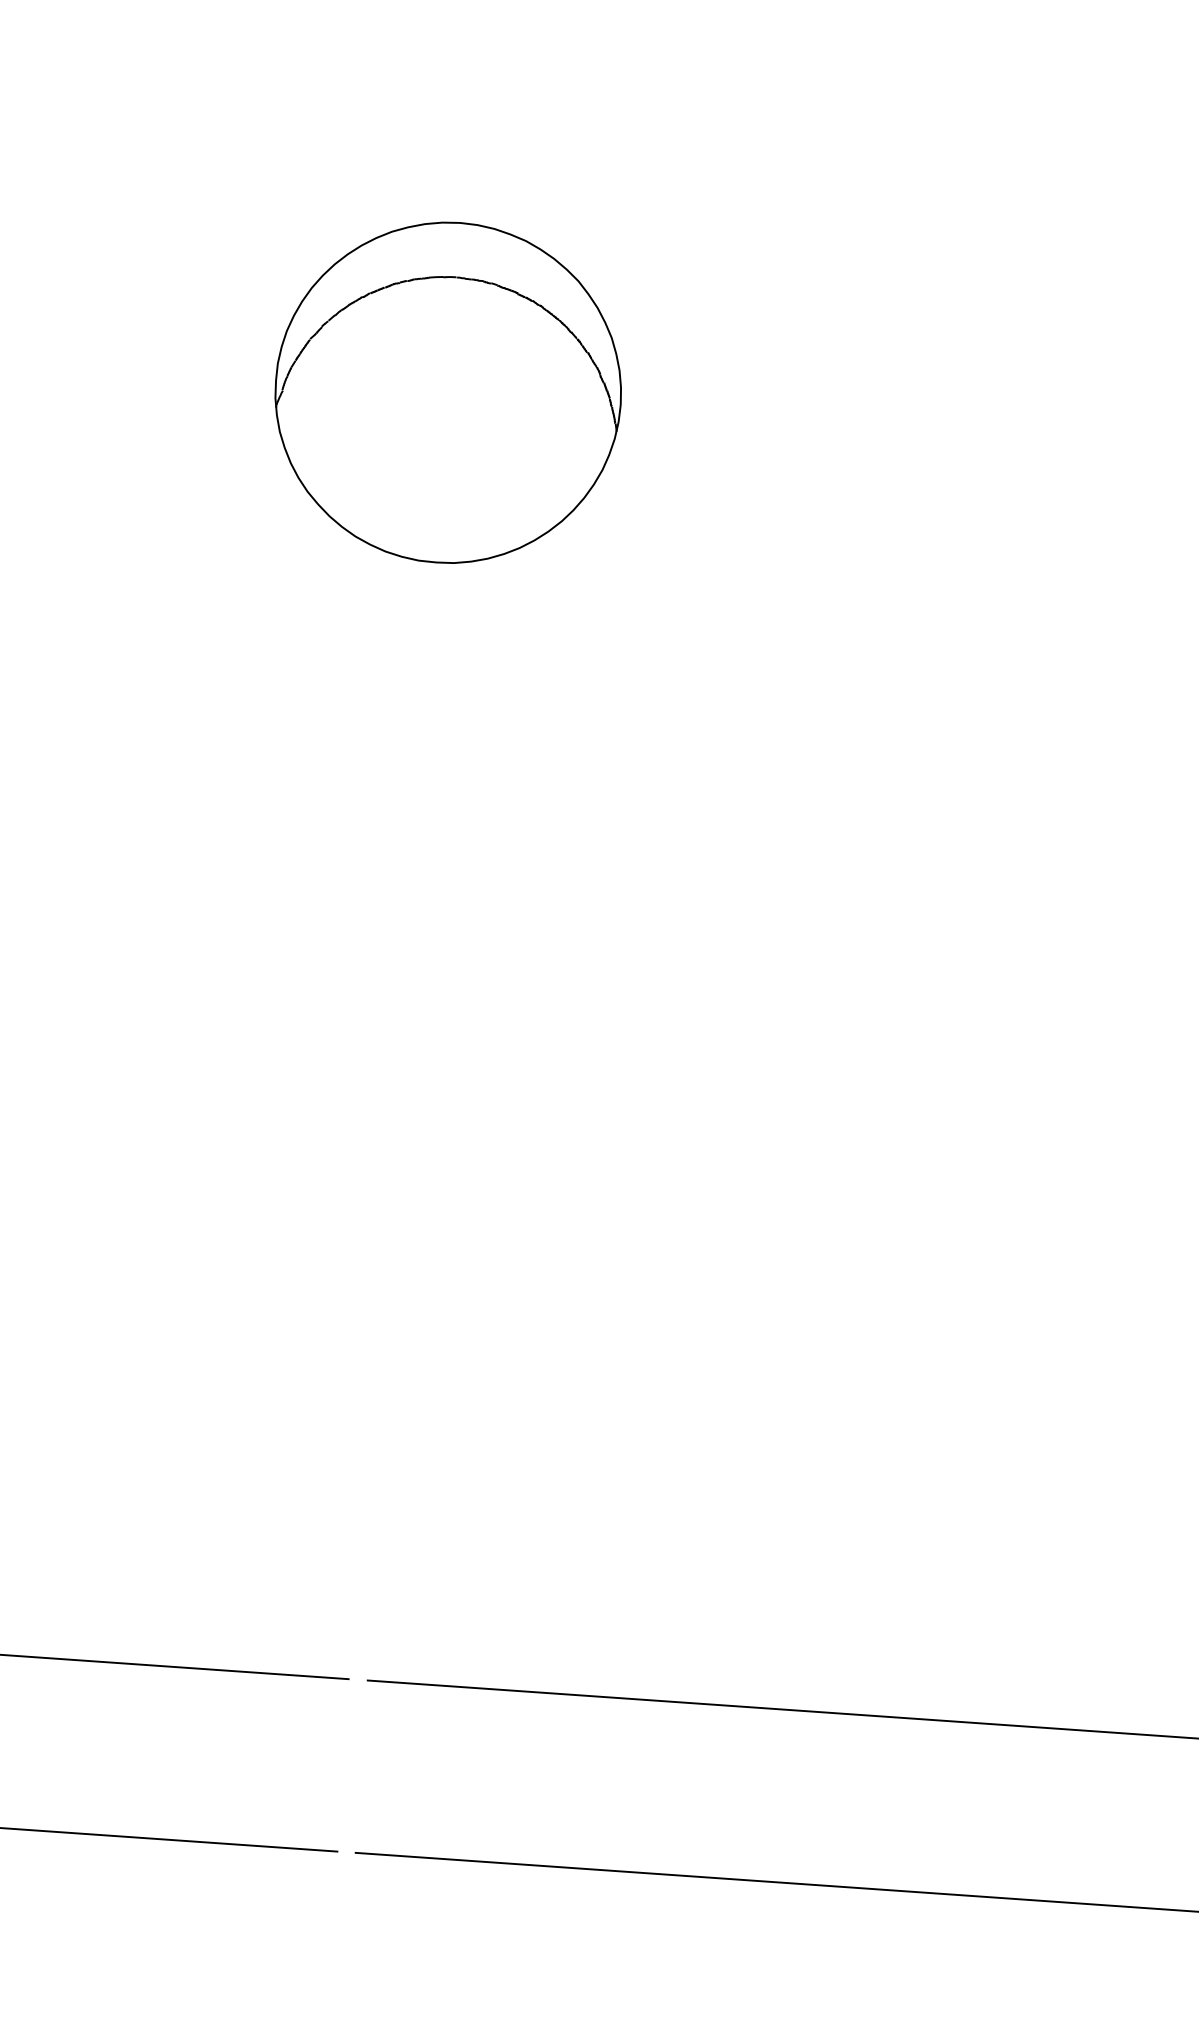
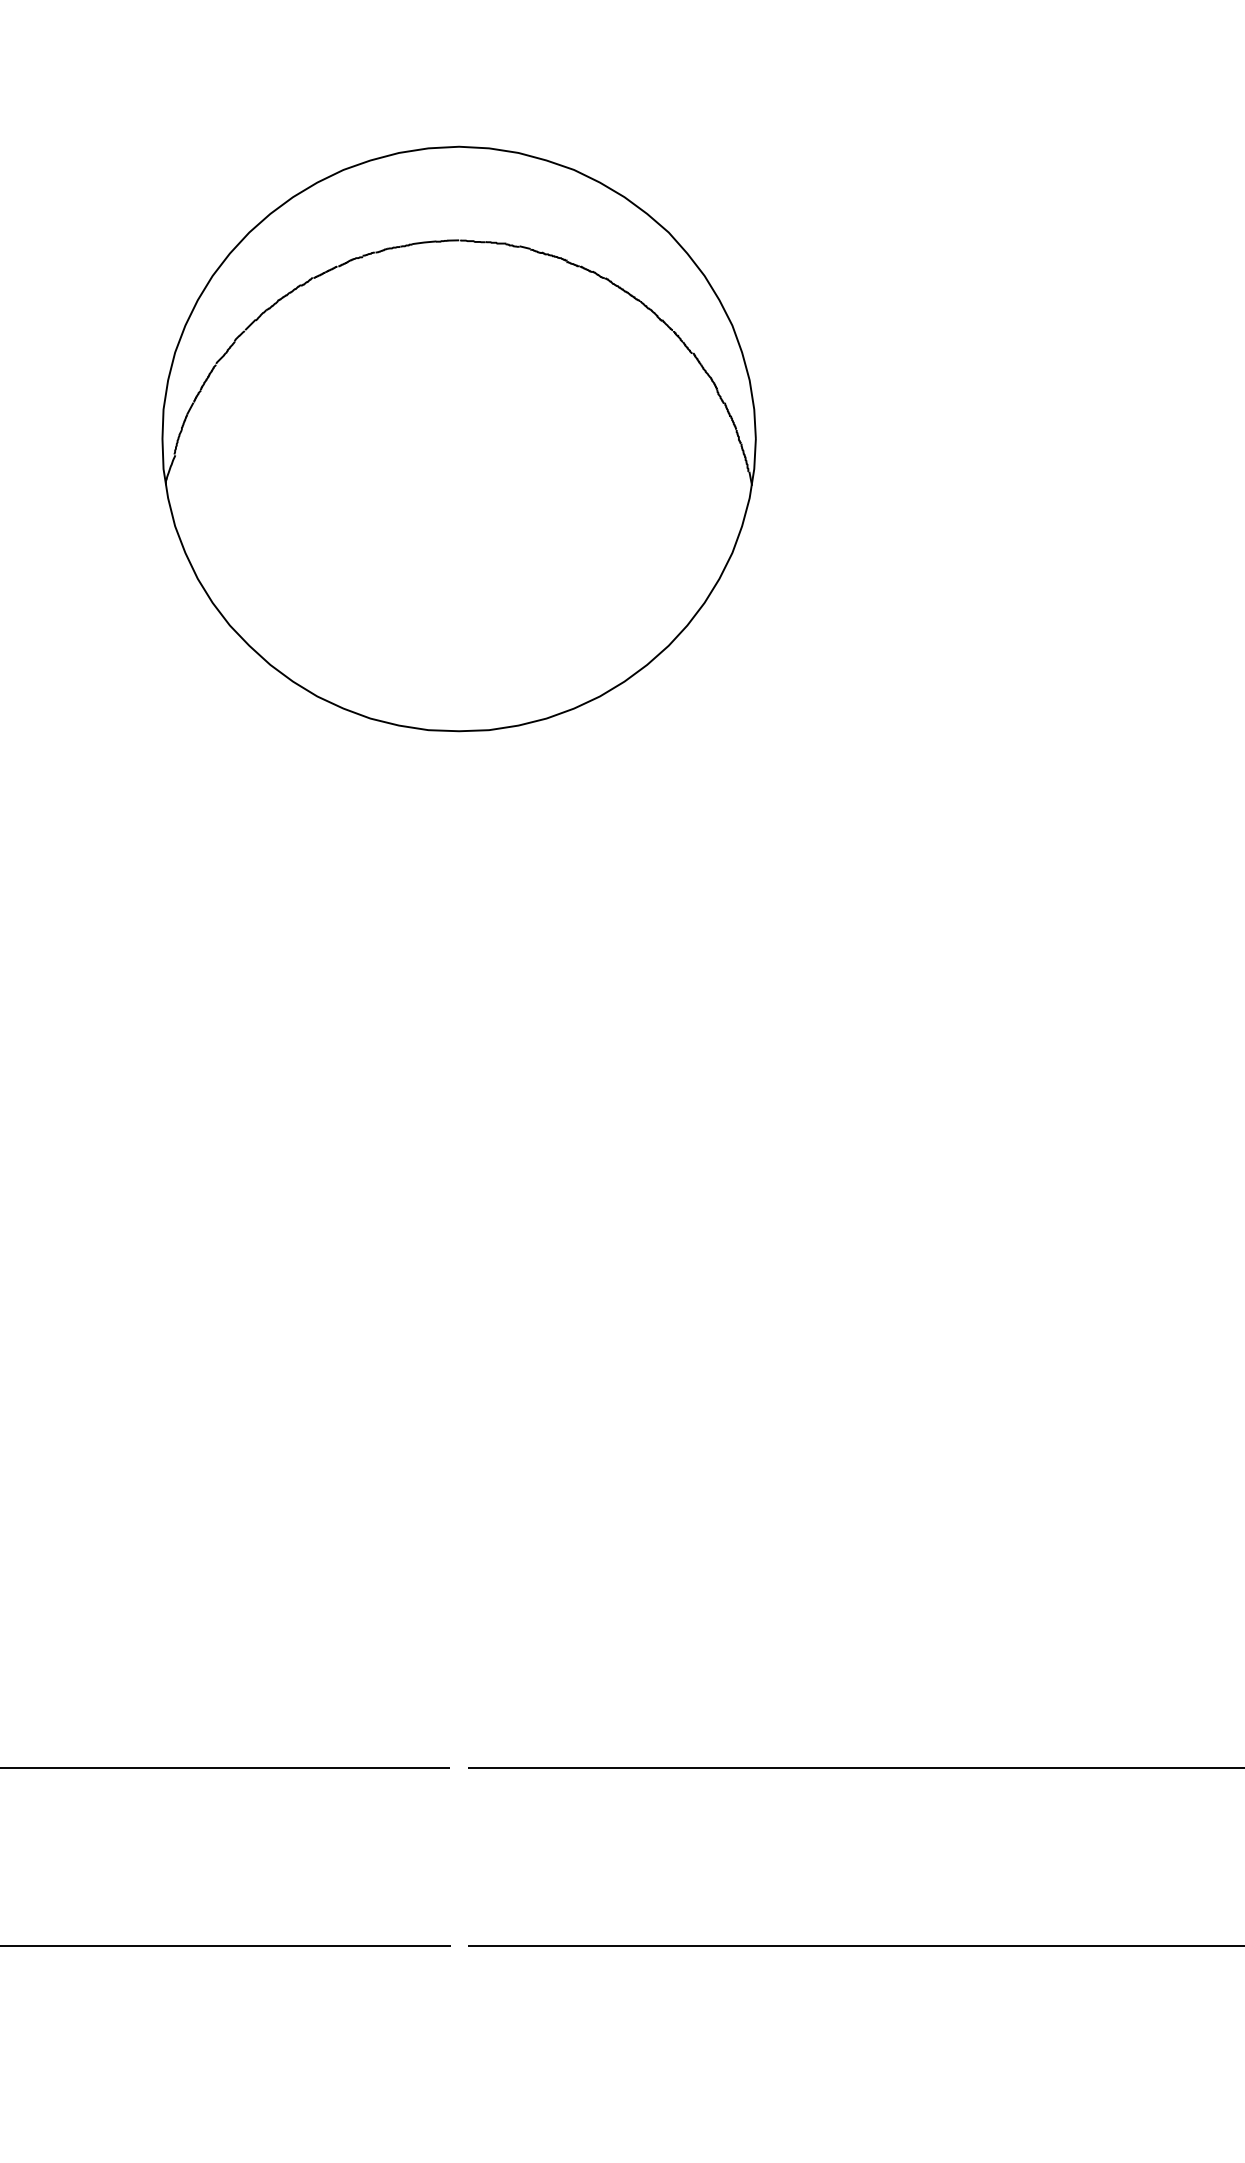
part: (447, 392) -> (458, 438), size x1.67

